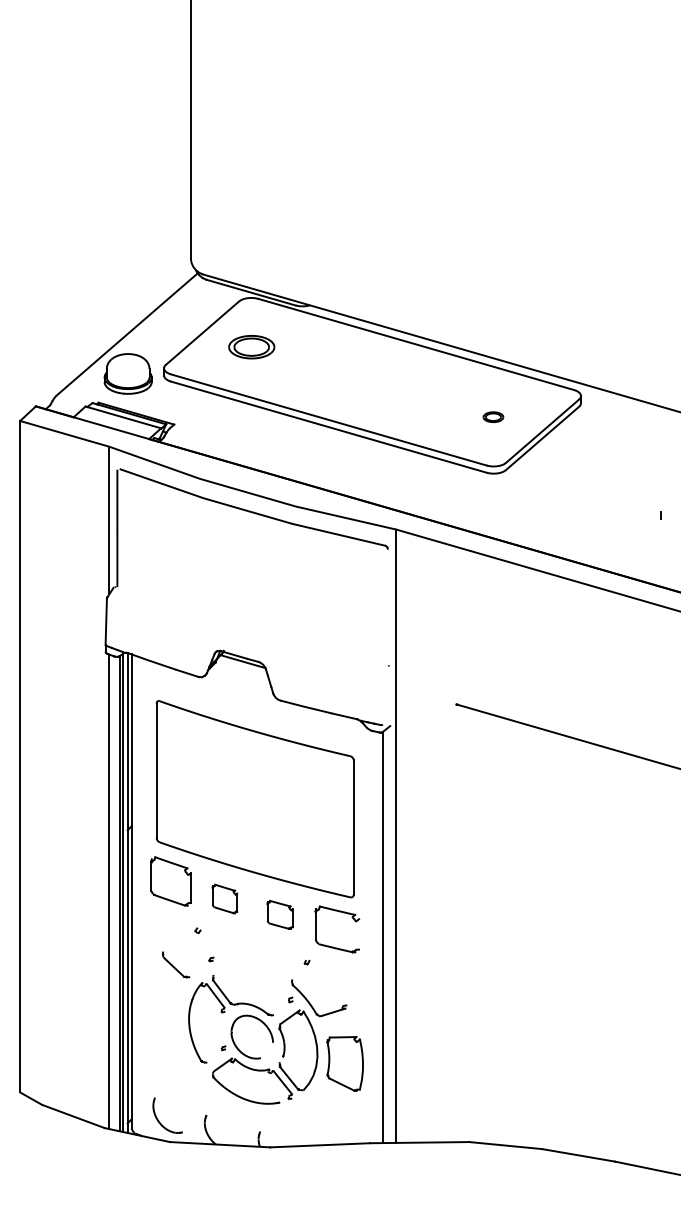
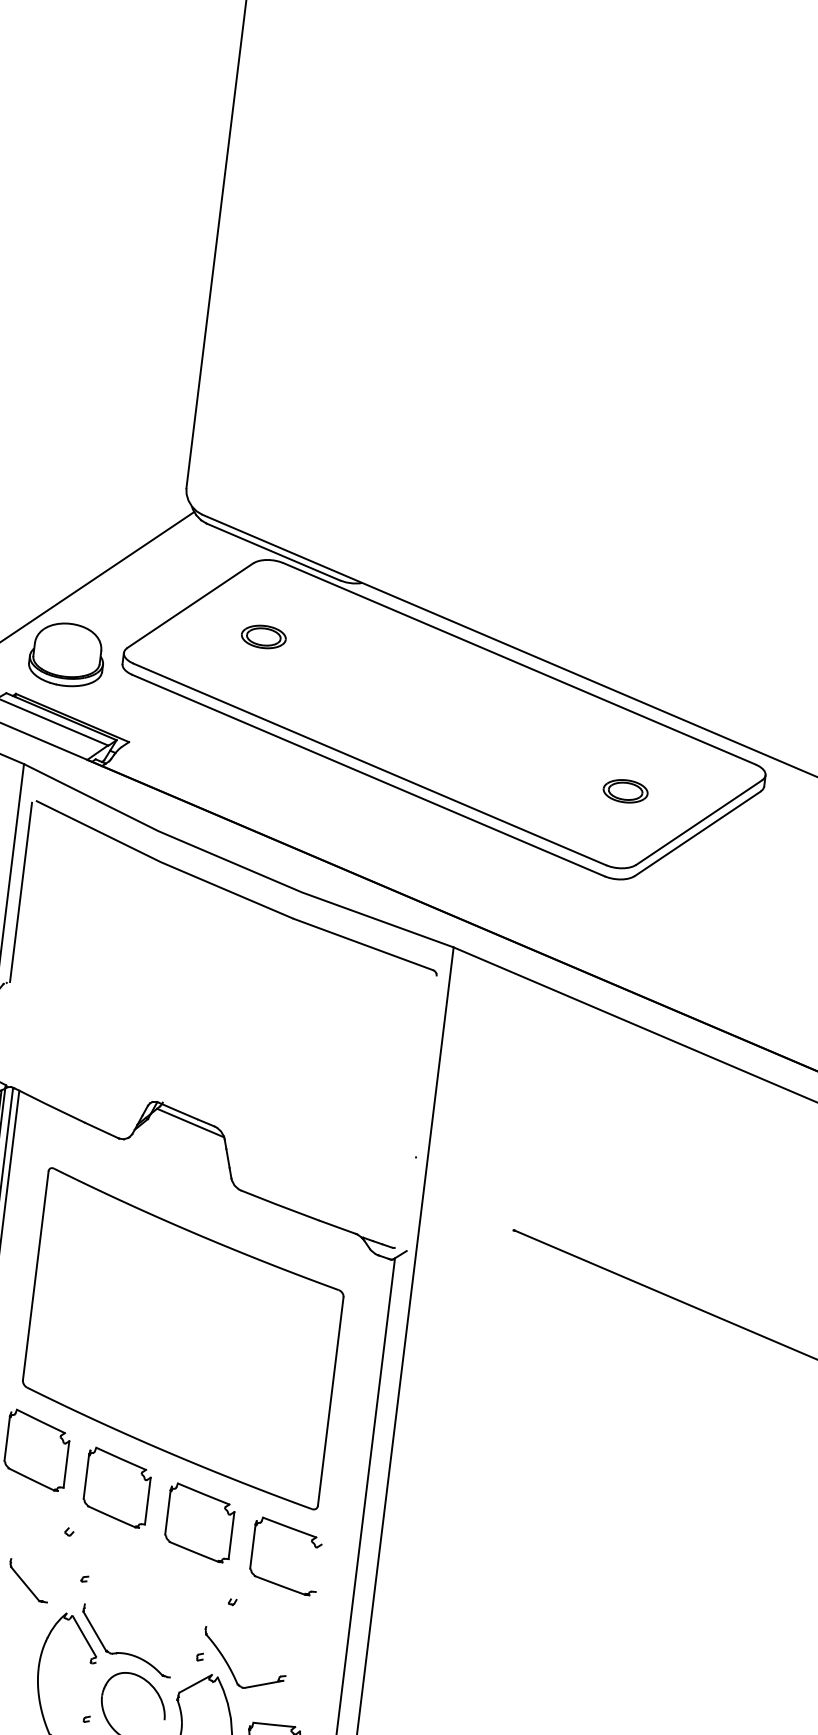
part: (251, 347) -> (263, 637), size x0.62
part: (493, 417) -> (625, 791), size x1.43
part: (224, 898) -> (116, 1487), size x1.67
part: (280, 914) -> (200, 1522), size x1.67

